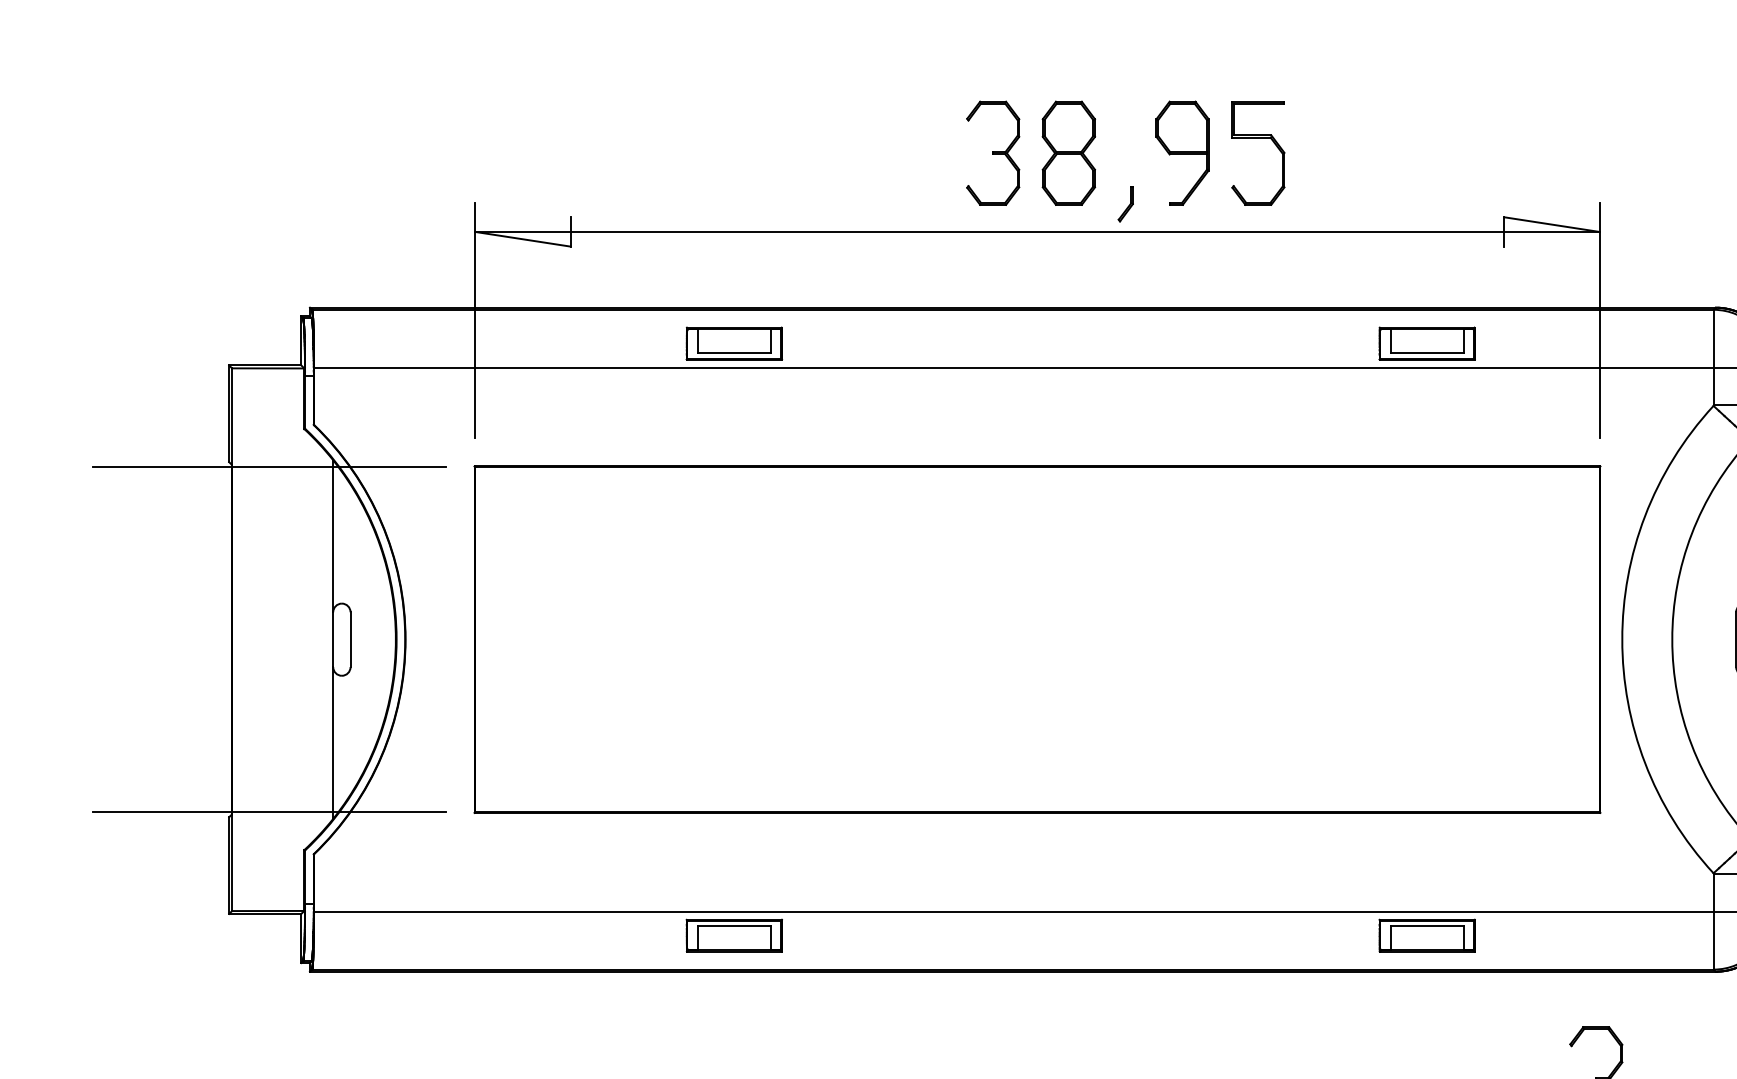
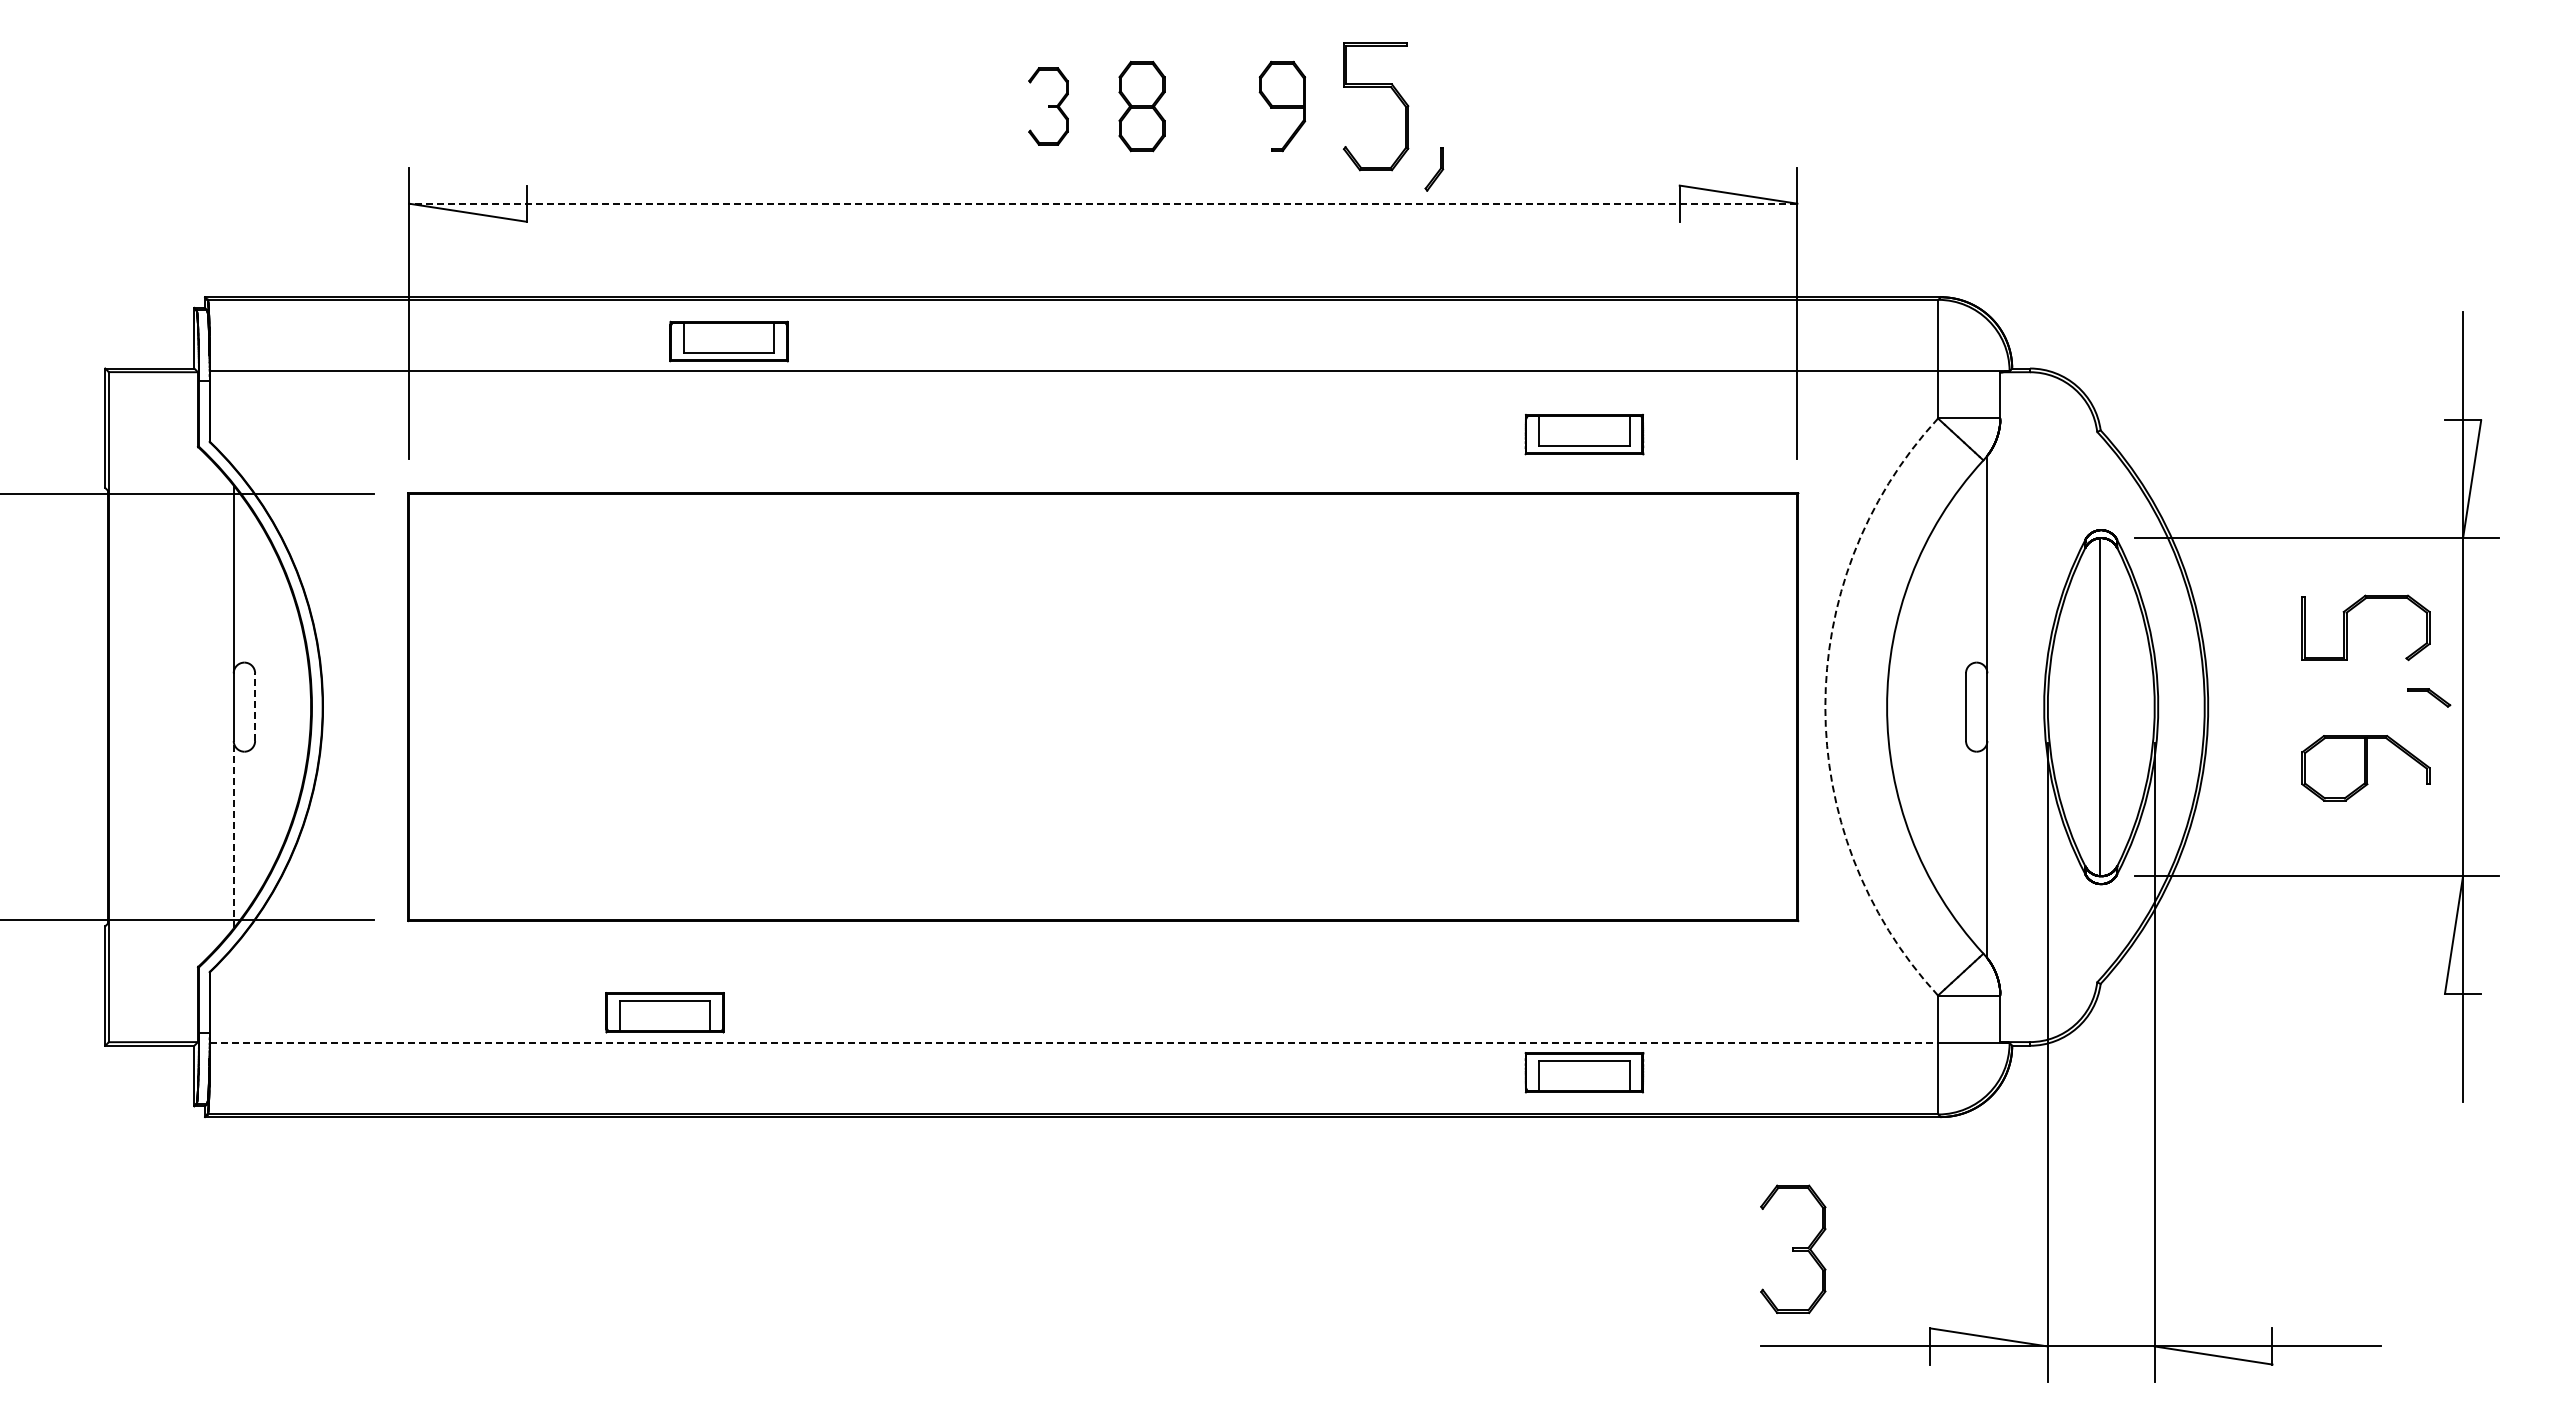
part: (993, 153) -> (1048, 106), size x0.6
part: (1068, 153) -> (1141, 106), size x0.7
part: (1182, 153) -> (1282, 106), size x0.7
part: (1125, 204) -> (1434, 169), moved
line: (1036, 231) -> (1102, 203), solid -> dashed
part: (1427, 343) -> (1584, 434), moved
line: (350, 639) -> (255, 707), solid -> dashed
arc: (1622, 639) -> (1825, 707), solid -> dashed
line: (333, 742) -> (233, 834), solid -> dashed
line: (1014, 912) -> (1074, 1043), solid -> dashed
part: (733, 935) -> (664, 1012), moved

